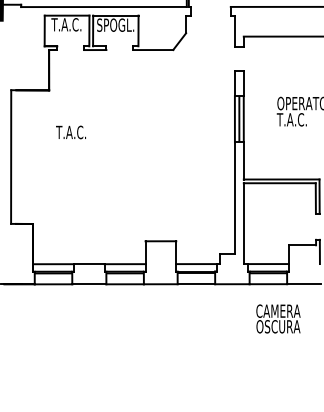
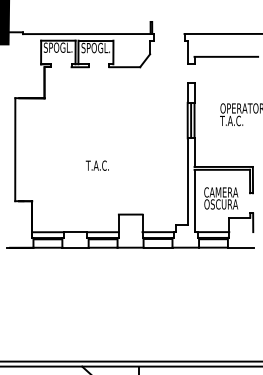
text: (65, 24) -> (57, 47), T.A.C. -> SPOGL.
text: (69, 132) -> (96, 165), moved
text: (278, 319) -> (221, 198), moved

